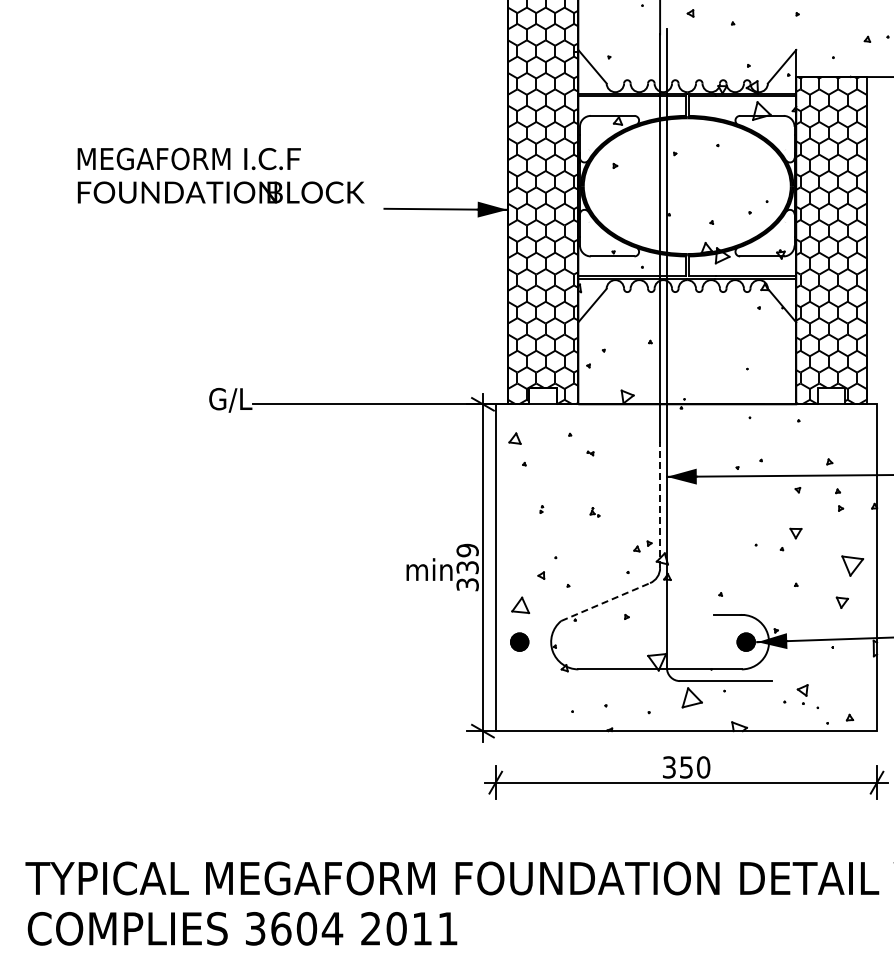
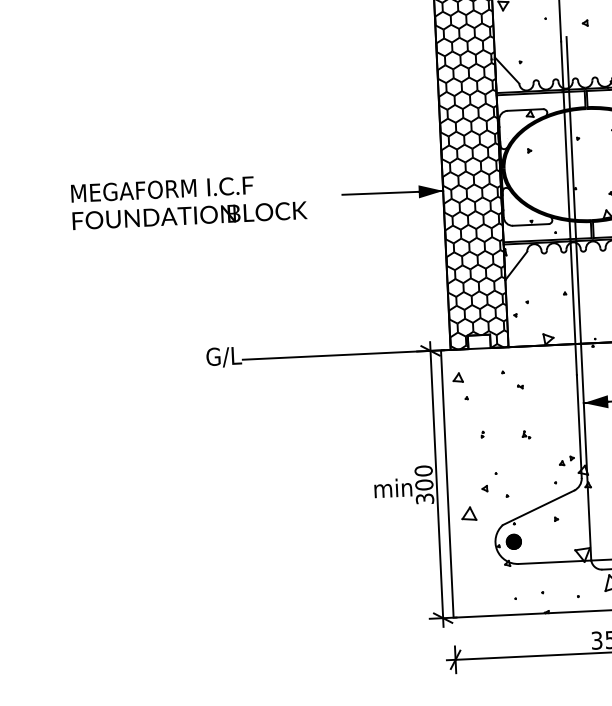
text: (220, 175) -> (188, 201), moved
line: (660, 505) -> (579, 426), dashed -> solid
text: (467, 558) -> (423, 477), 339 -> 300
line: (606, 601) -> (539, 507), dashed -> solid
part: (519, 641) -> (513, 541), moved

